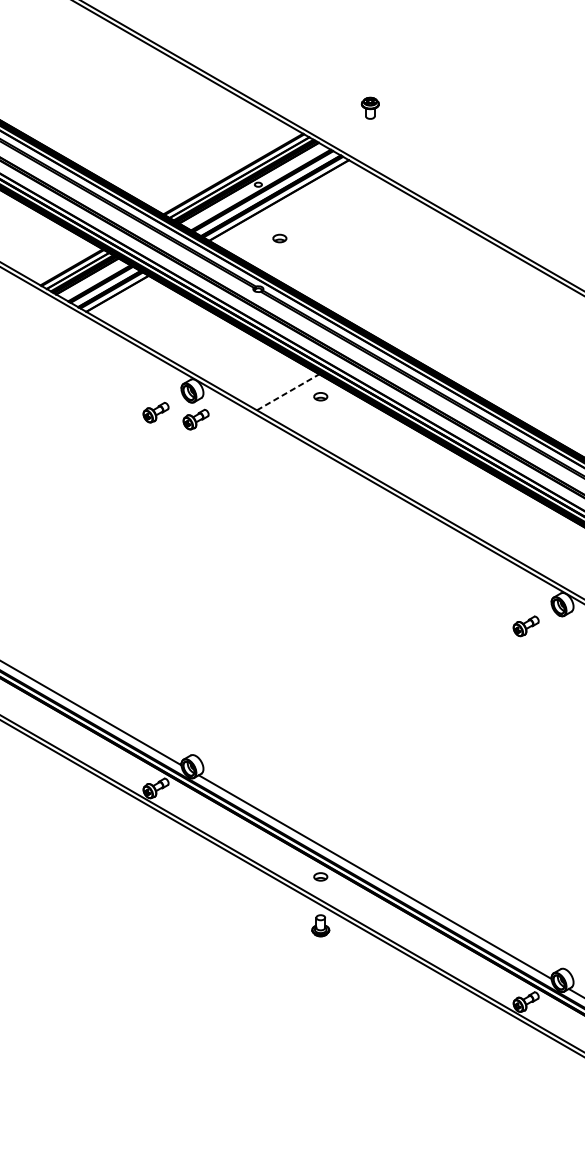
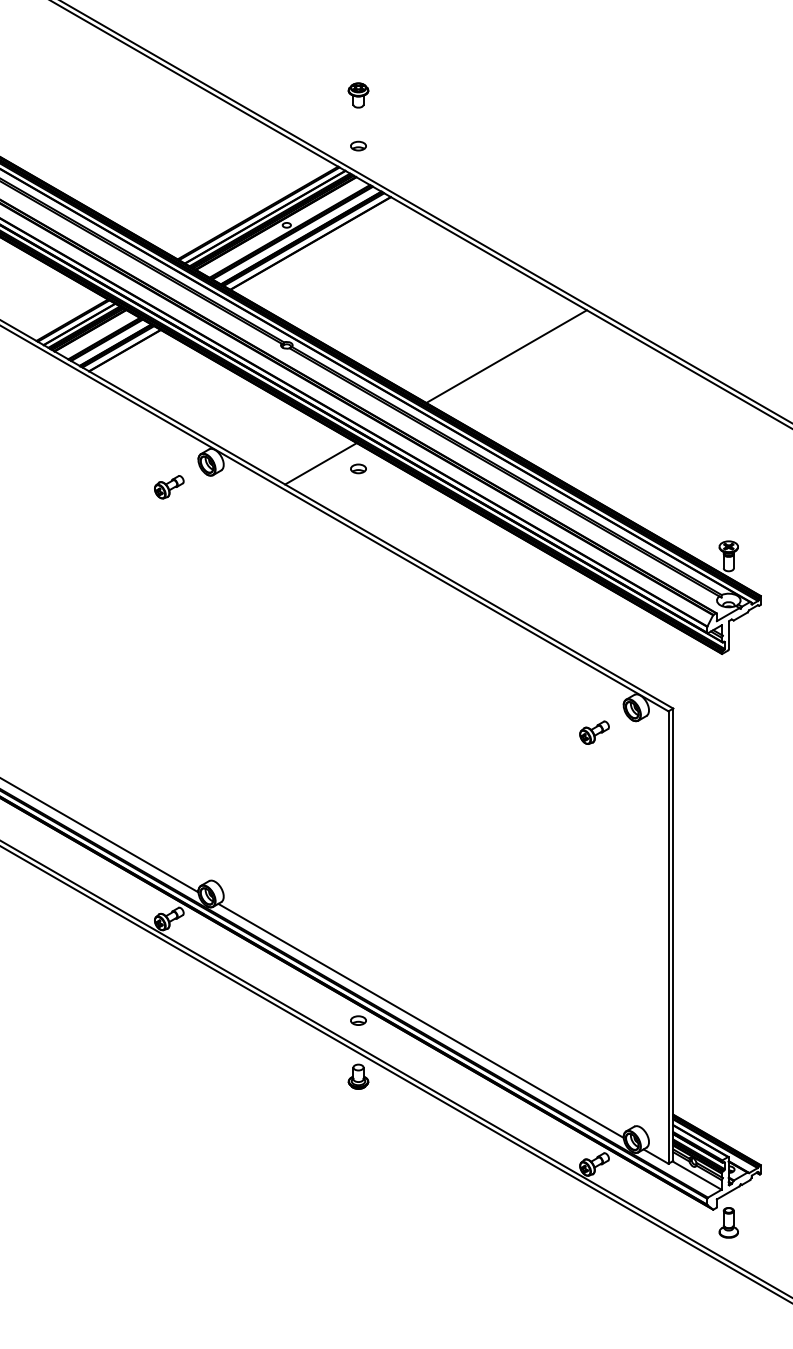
part: (370, 108) -> (358, 95), moved
part: (279, 237) -> (358, 145), moved
line: (449, 298) -> (506, 356), added
line: (288, 392) -> (321, 463), dashed -> solid
part: (196, 419) -> (215, 495), removed

